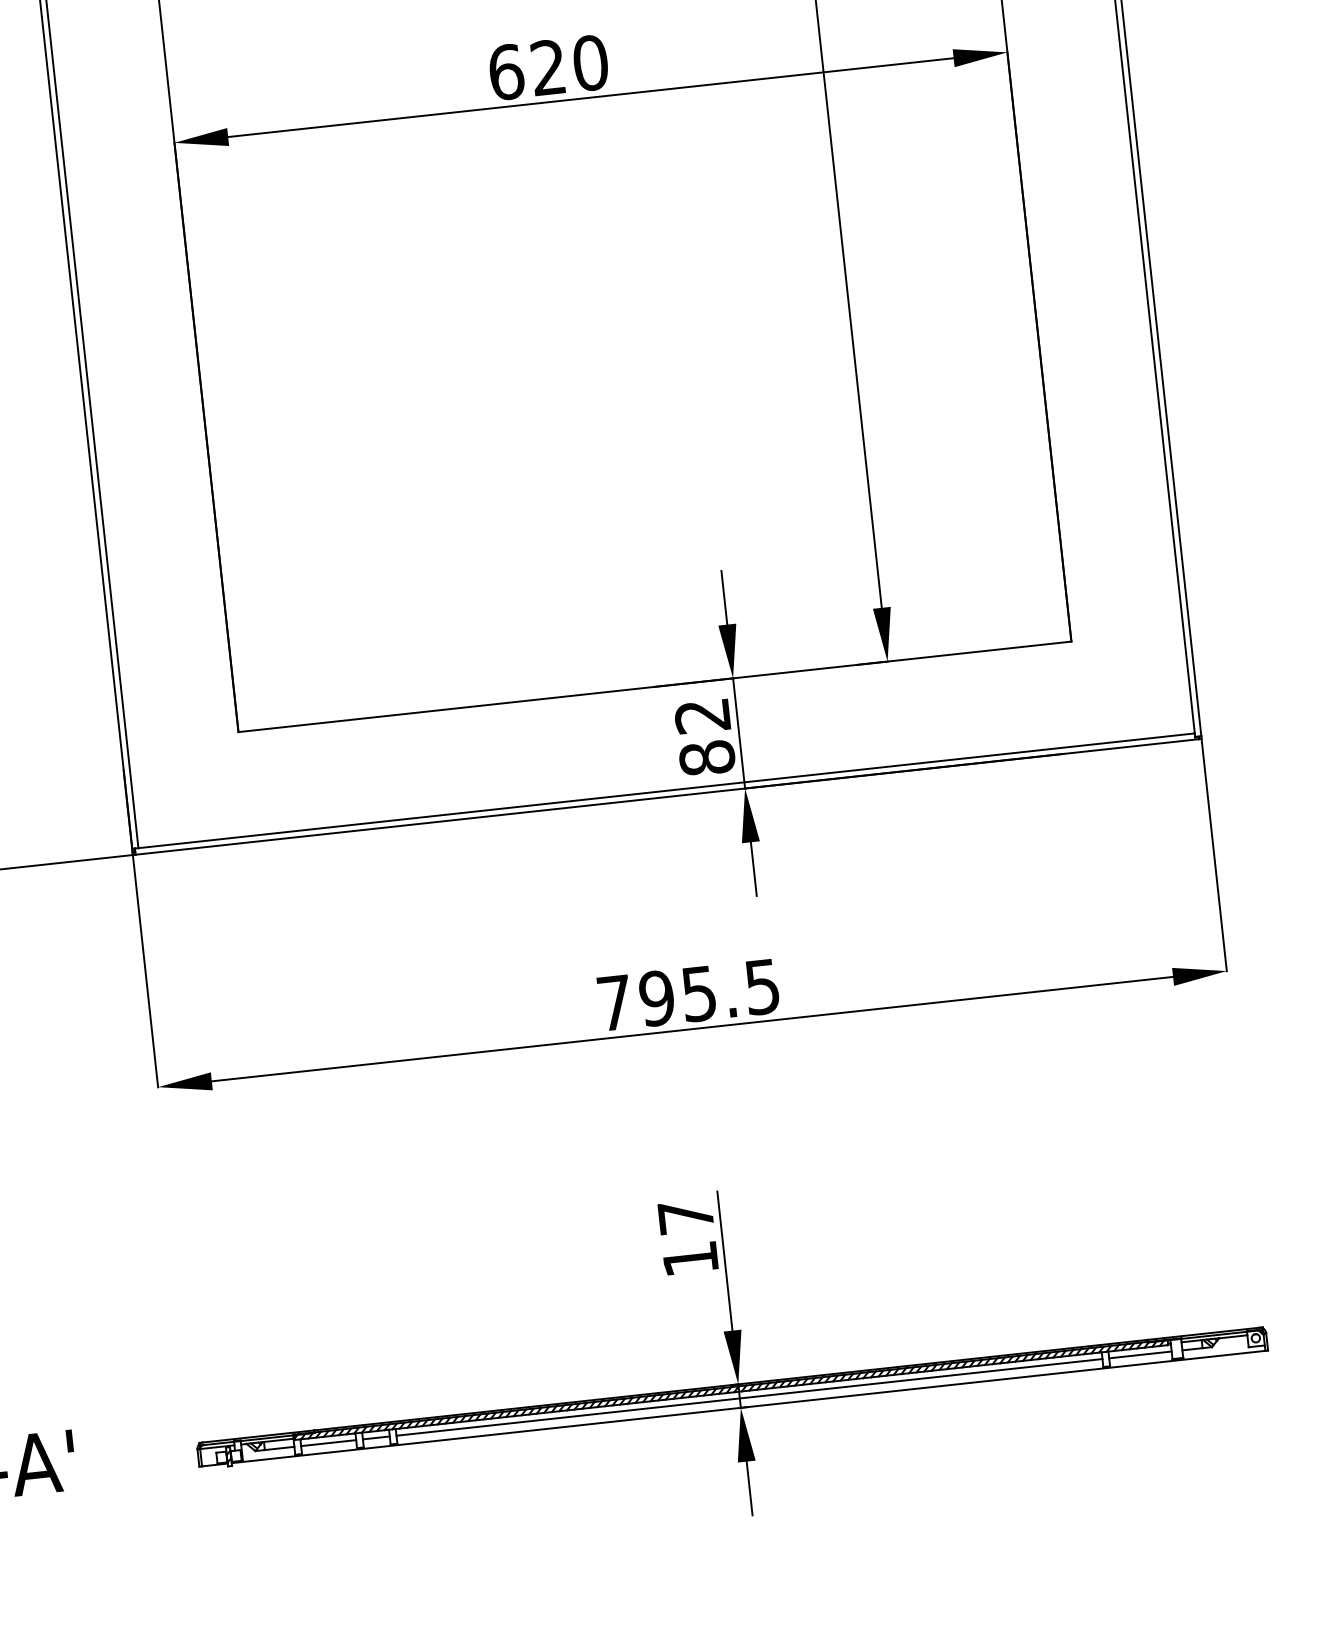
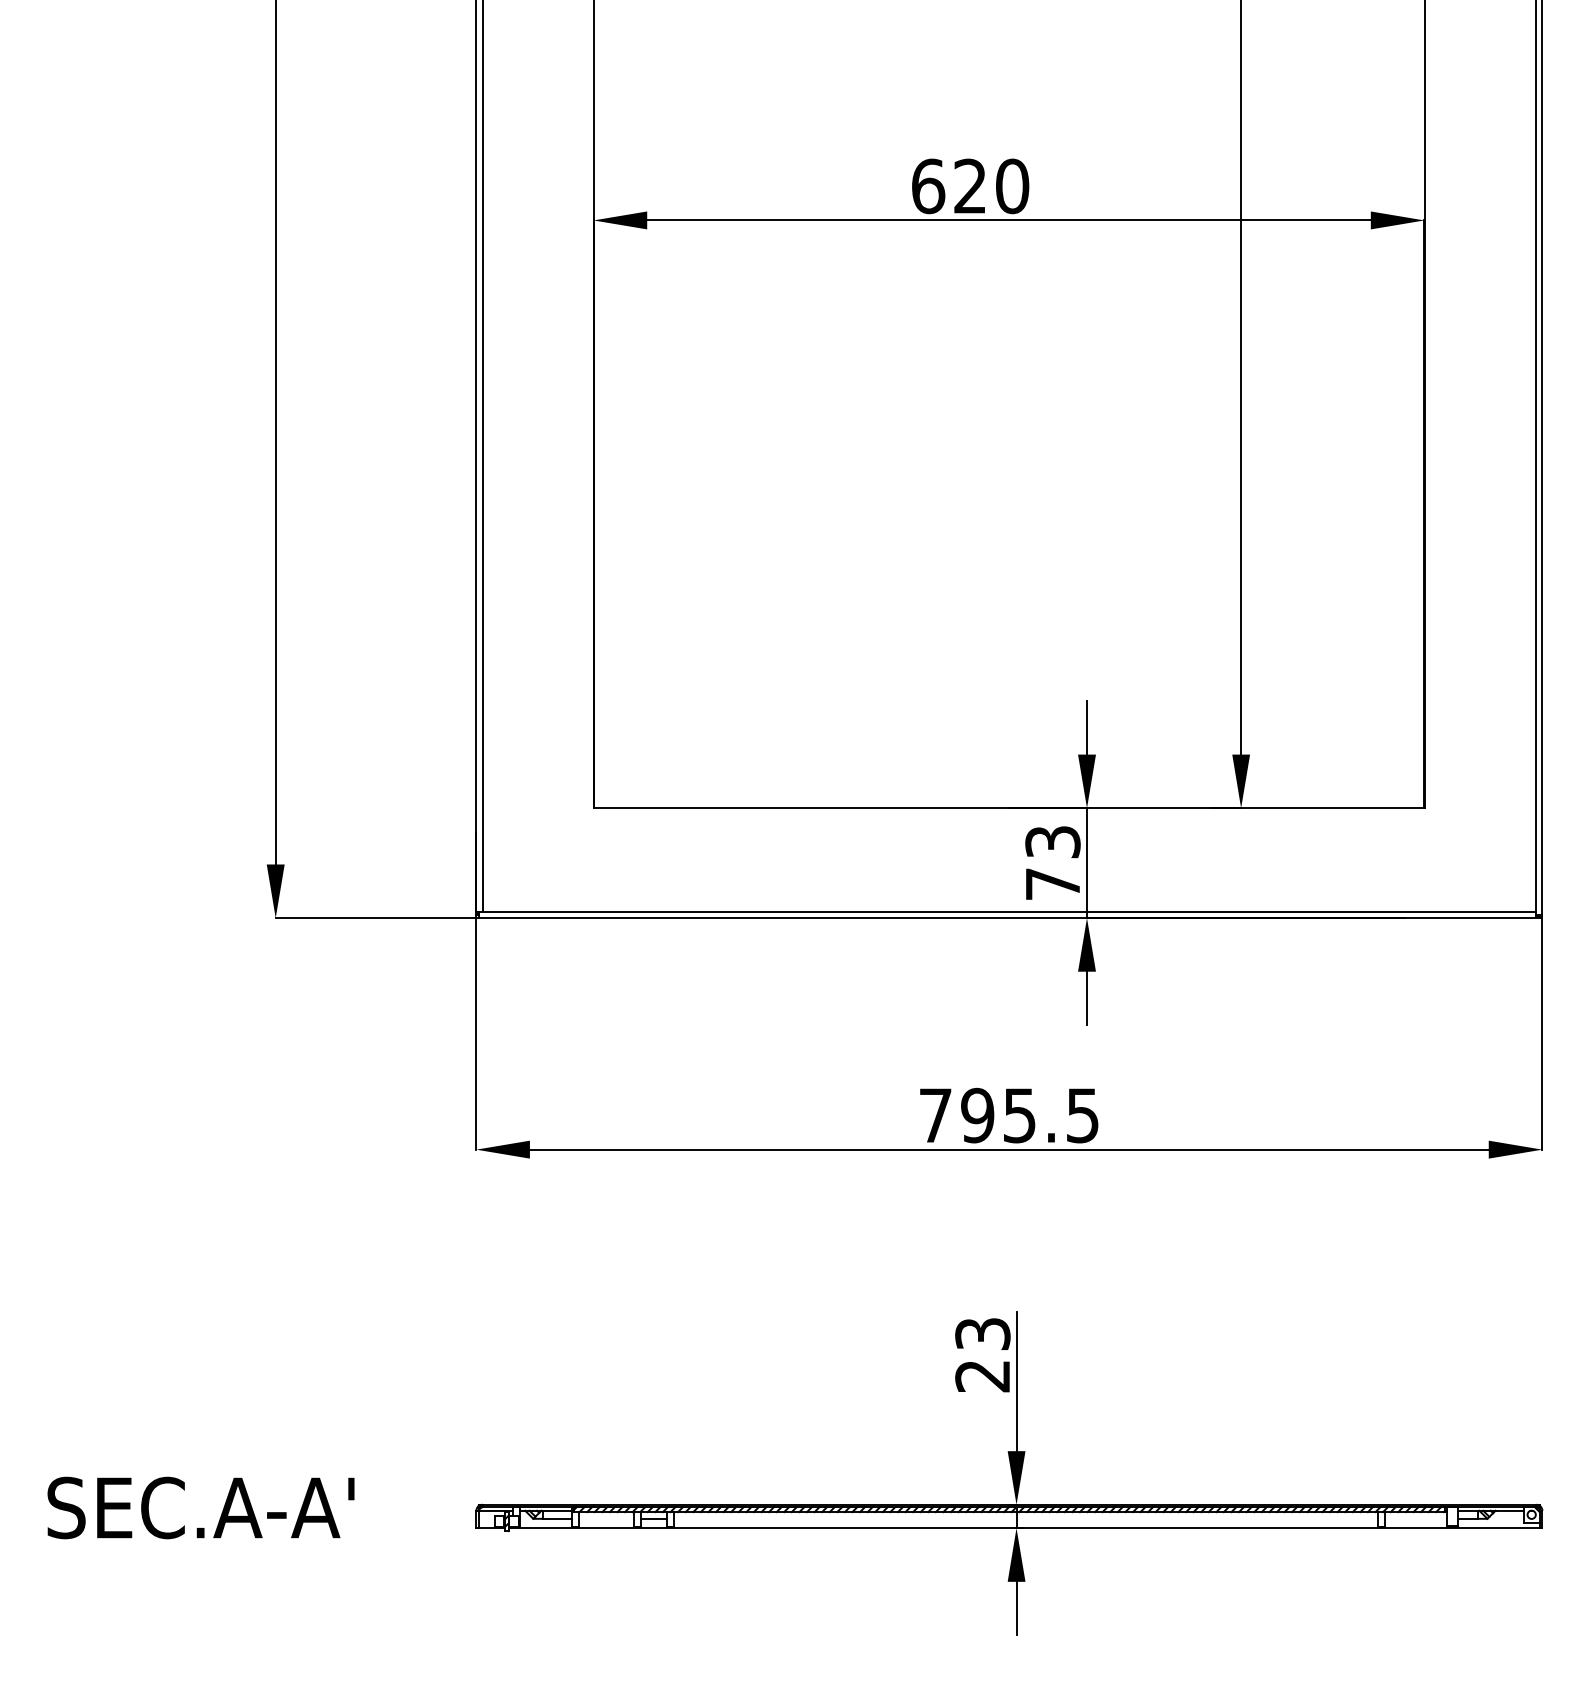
text: (704, 737) -> (1052, 863), 82 -> 73
text: (687, 1238) -> (982, 1355), 17 -> 23
line: (1139, 1354) -> (1415, 1518), removed
line: (749, 1397) -> (1026, 1518), removed
line: (327, 1442) -> (605, 1518), removed

